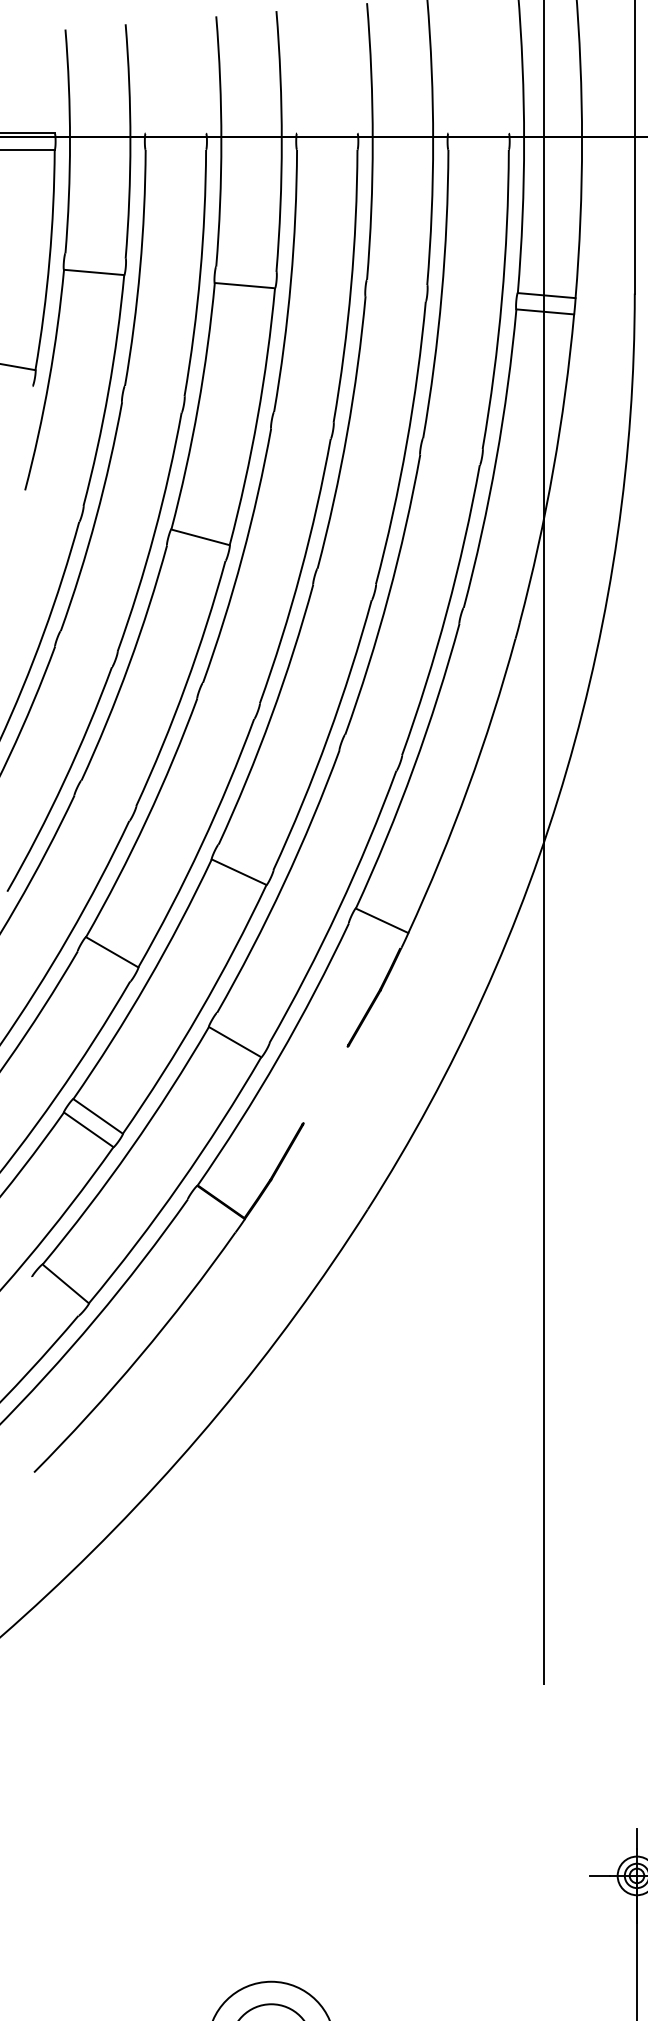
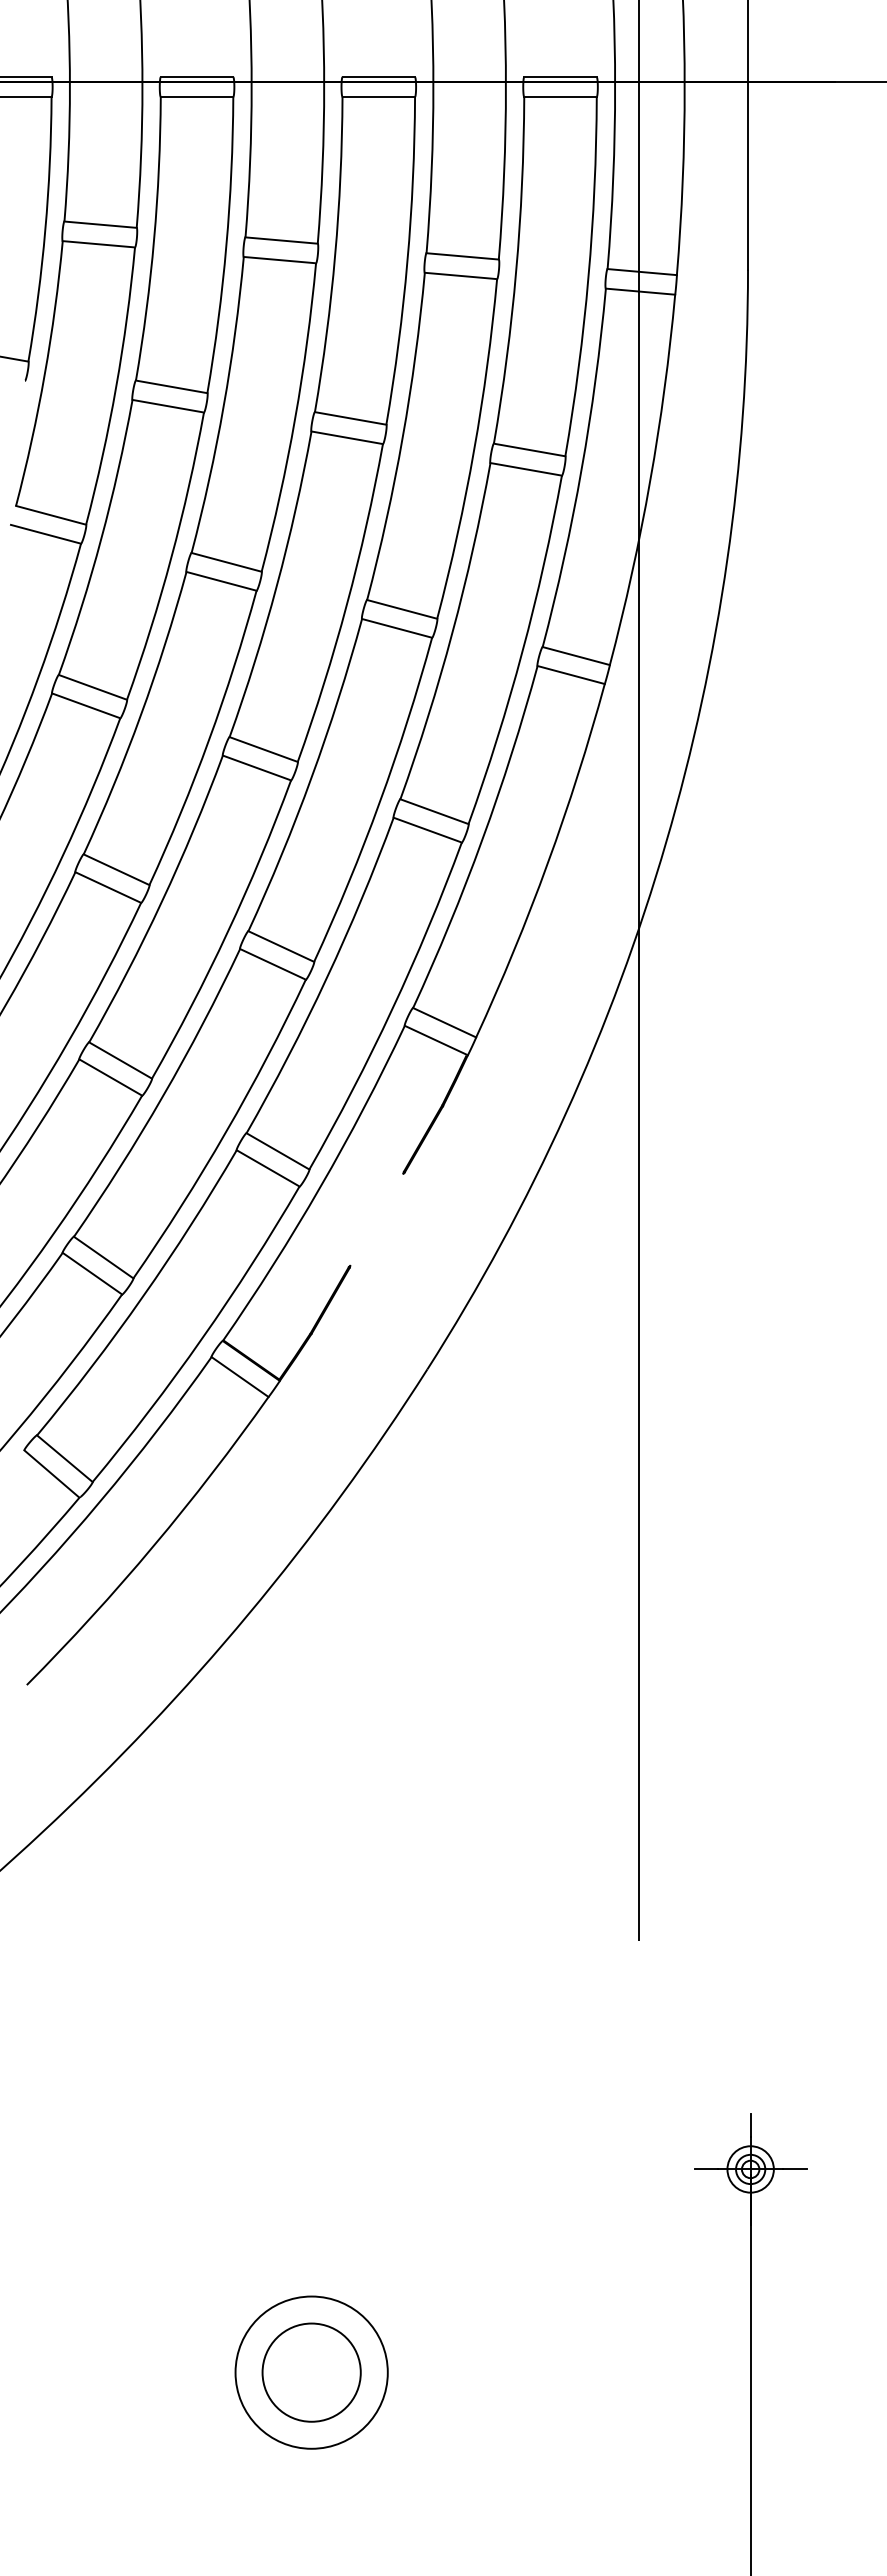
line: (175, 133) -> (196, 77), added
line: (327, 133) -> (378, 77), added
line: (478, 133) -> (560, 77), added
line: (175, 149) -> (196, 96), added
line: (327, 149) -> (378, 96), added
line: (478, 149) -> (560, 96), added
line: (95, 255) -> (100, 224), added
line: (246, 269) -> (281, 240), added
line: (396, 282) -> (462, 256), added
line: (395, 298) -> (460, 275), added
line: (154, 390) -> (171, 386), added
line: (151, 406) -> (167, 405), added
line: (303, 417) -> (350, 418), added
line: (300, 433) -> (346, 437), added
line: (452, 443) -> (529, 449), added
line: (449, 460) -> (525, 469), added
line: (54, 497) -> (51, 514), added
line: (49, 513) -> (45, 533), added
line: (196, 552) -> (221, 580), added
line: (347, 576) -> (402, 609), added
line: (342, 592) -> (397, 628), added
line: (491, 615) -> (575, 656), added
line: (486, 631) -> (570, 675), added
line: (88, 640) -> (92, 686), added
line: (83, 656) -> (86, 705), added
line: (231, 693) -> (263, 749), added
line: (225, 708) -> (256, 767), added
line: (373, 744) -> (434, 811), added
line: (367, 759) -> (427, 829), added
line: (108, 793) -> (116, 869), added
line: (102, 808) -> (108, 887), added
line: (246, 857) -> (281, 946), added
line: (374, 935) -> (435, 1040), added
line: (103, 966) -> (110, 1077), added
line: (242, 1028) -> (277, 1151), added
line: (211, 1216) -> (239, 1377), added
line: (54, 1296) -> (51, 1473), added

